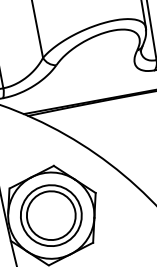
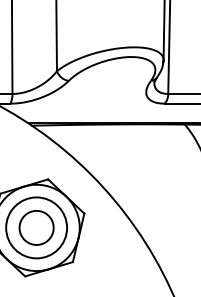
circle: (51, 215) -> (36, 227), size x0.7

